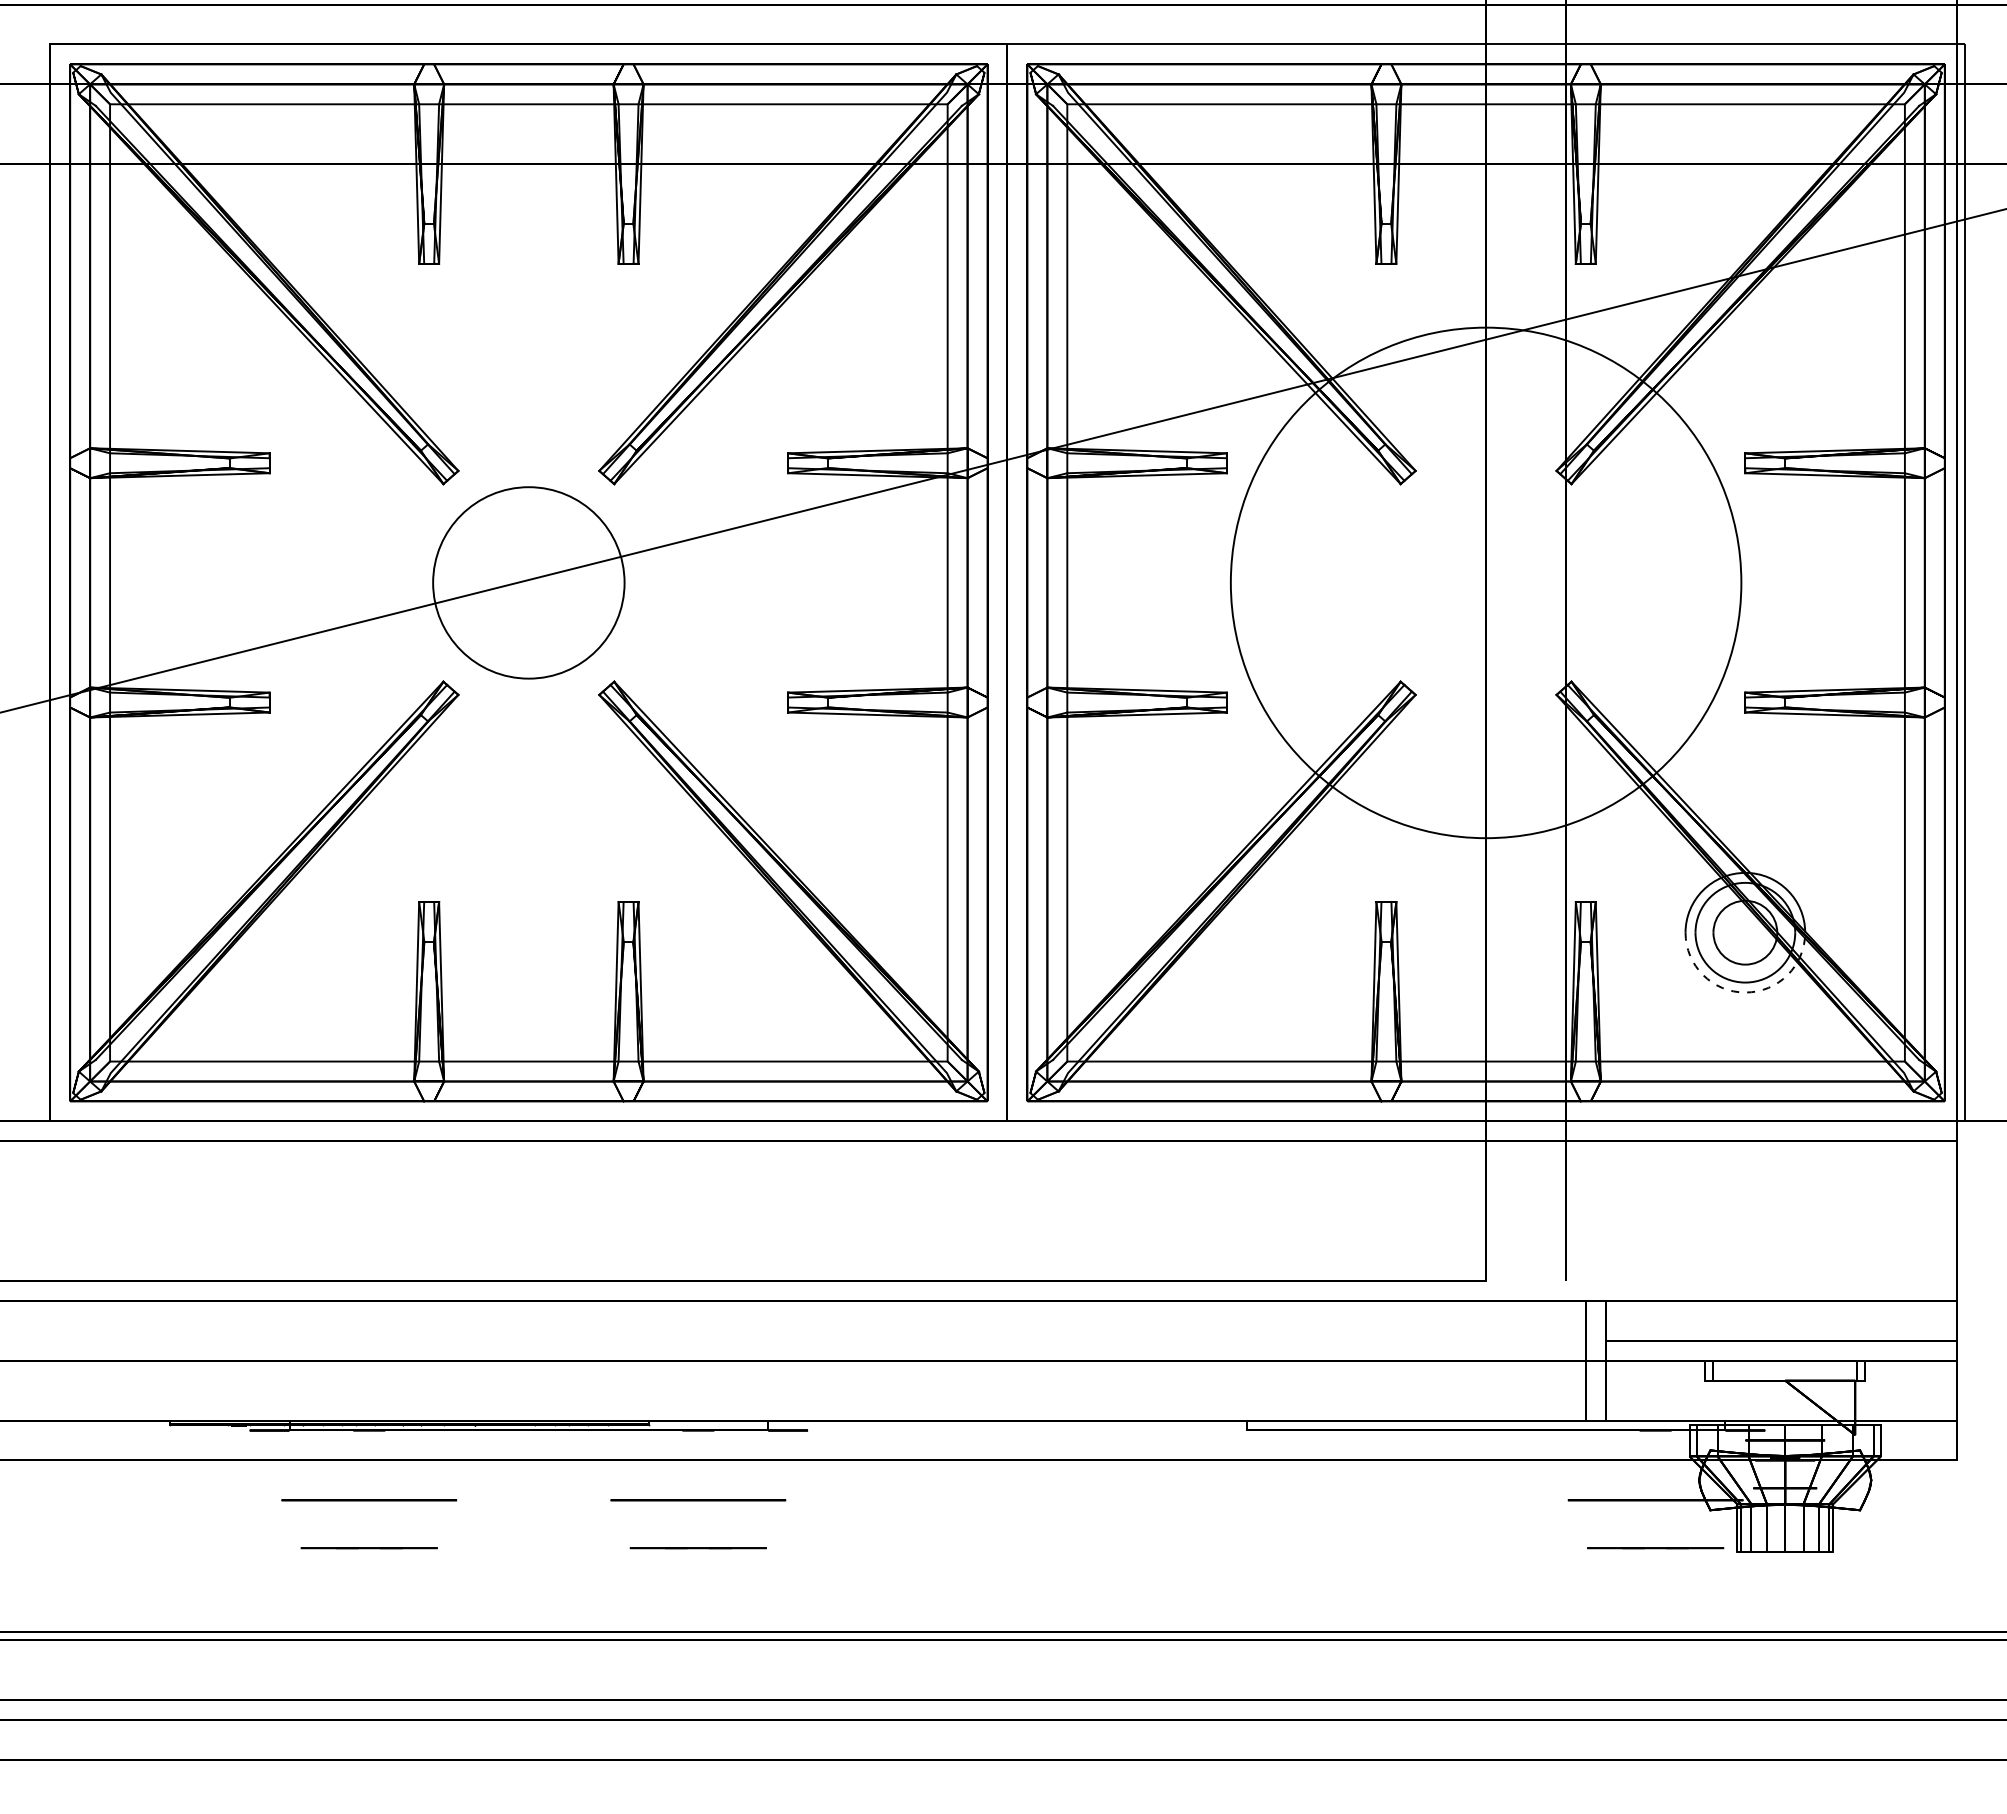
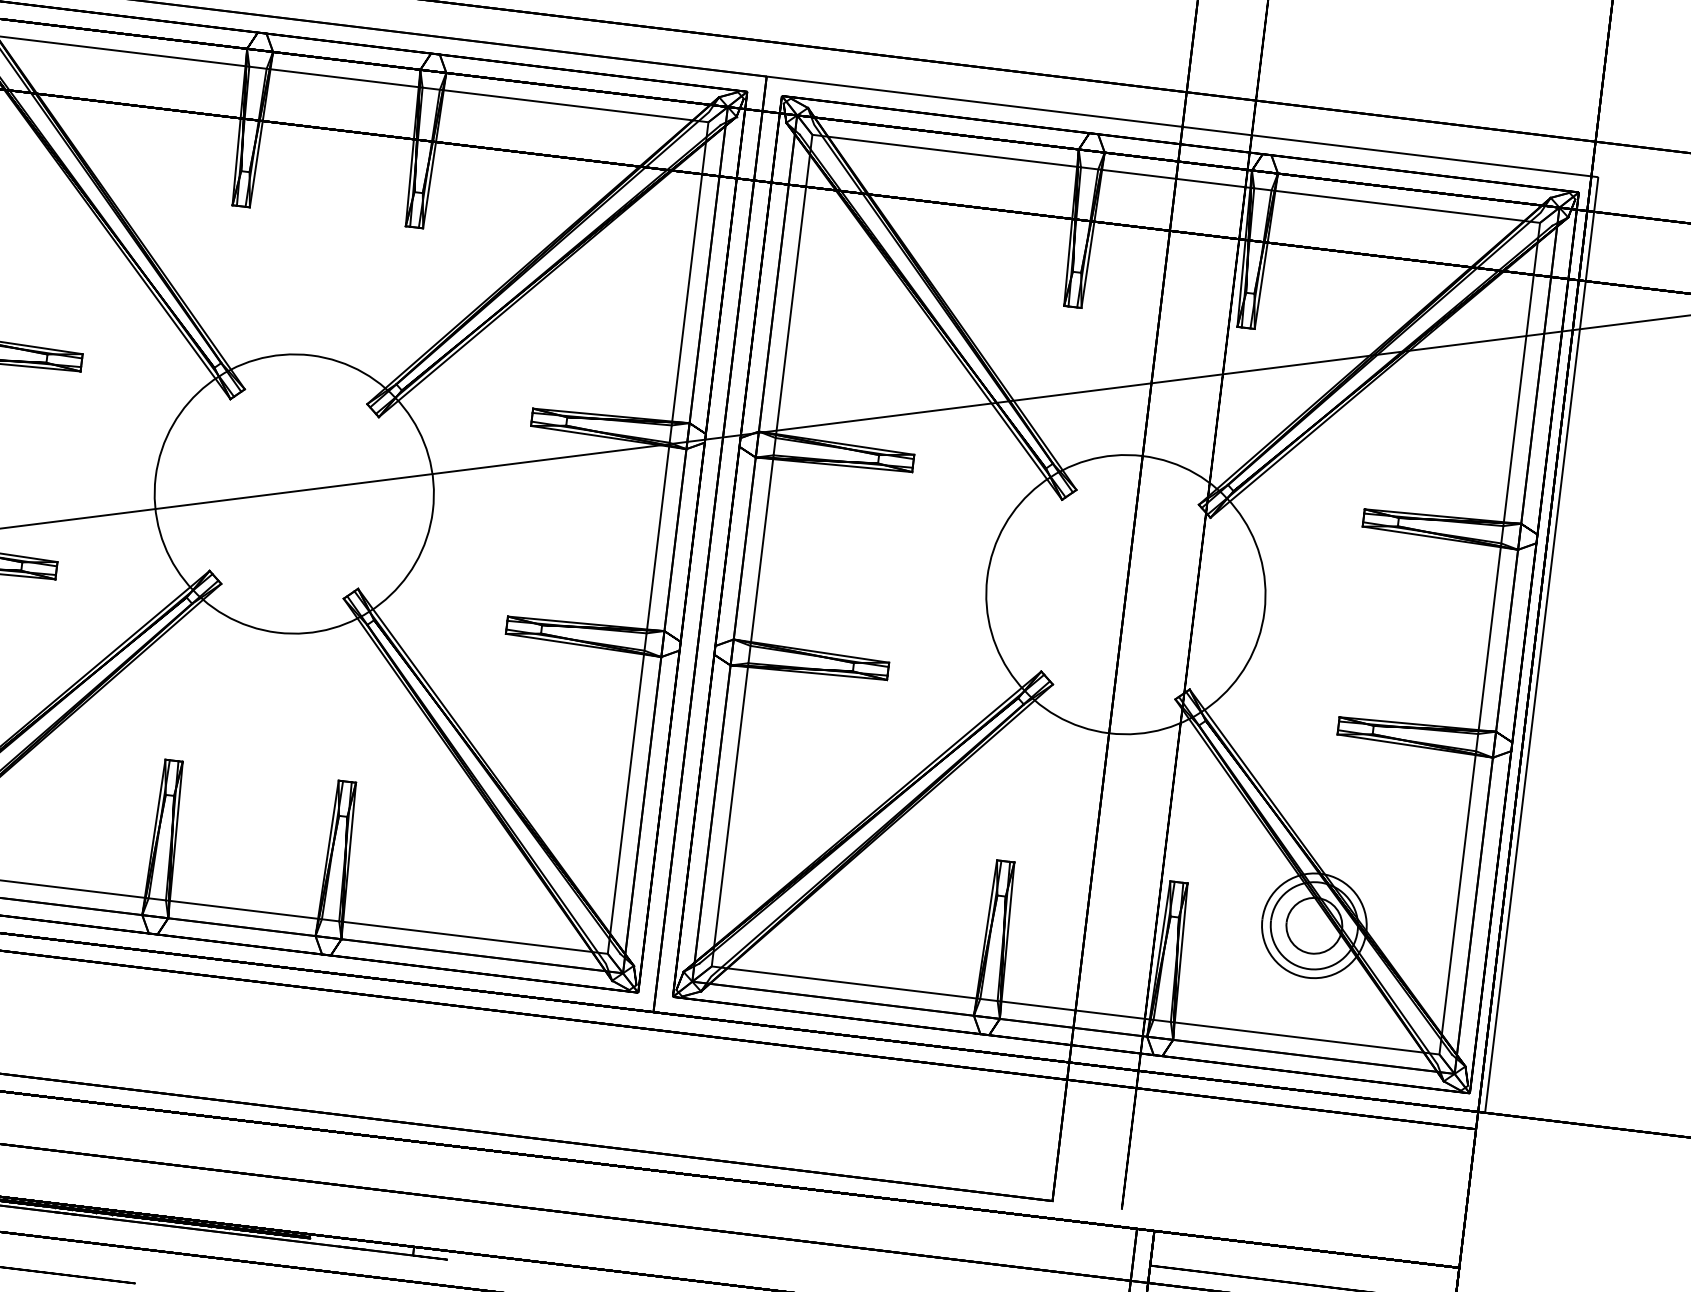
circle: (528, 582) -> (294, 493), size x1.67
circle: (1485, 582) -> (1125, 594), size x0.62
arc: (1745, 992) -> (1308, 977), dashed -> solid

